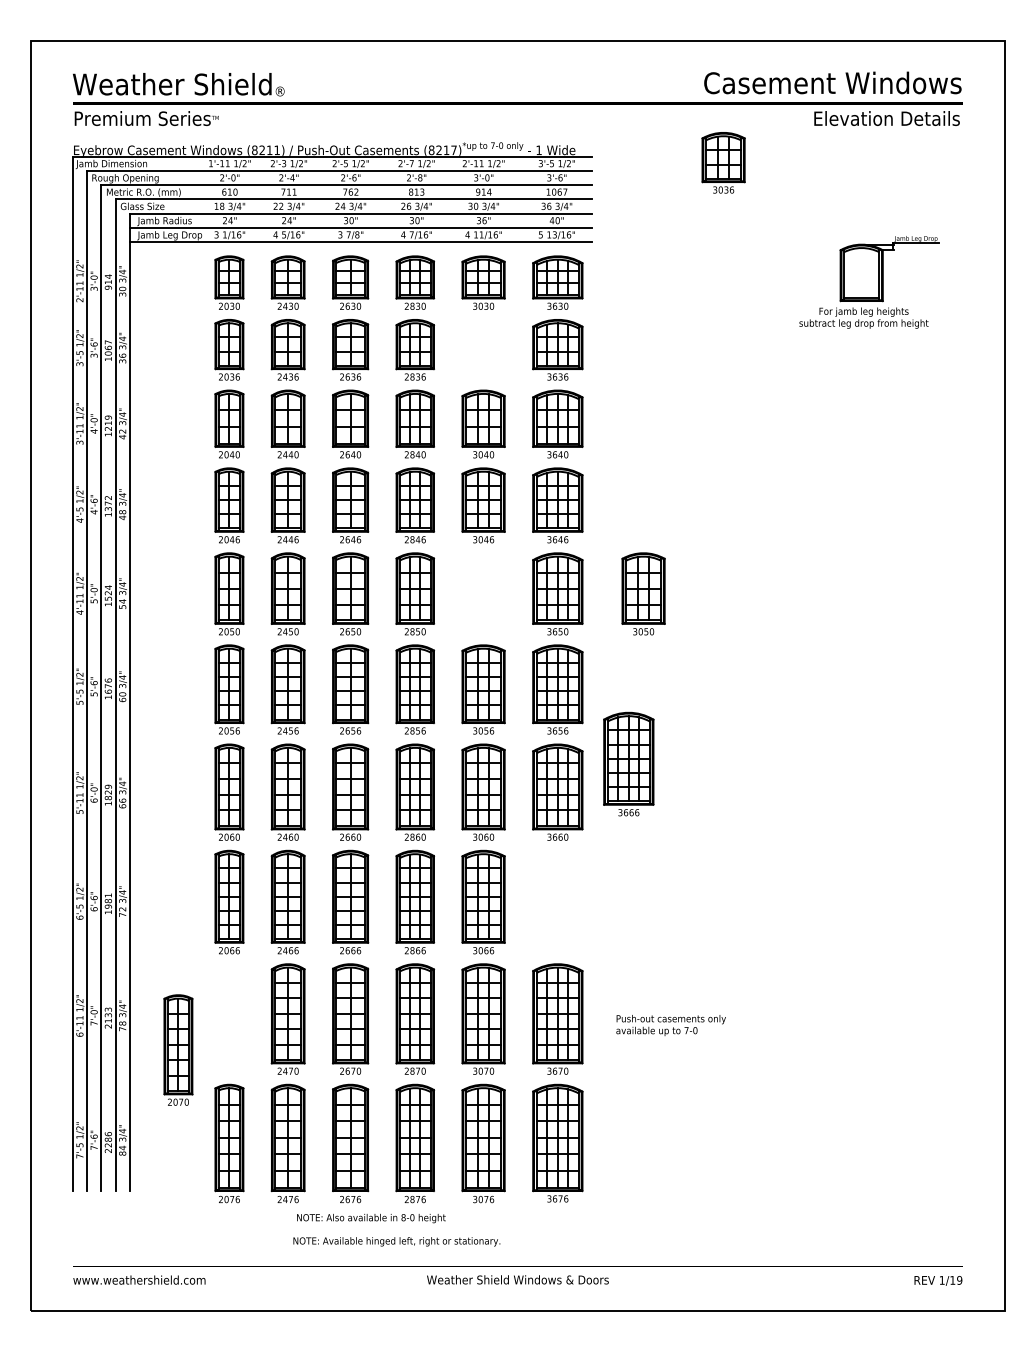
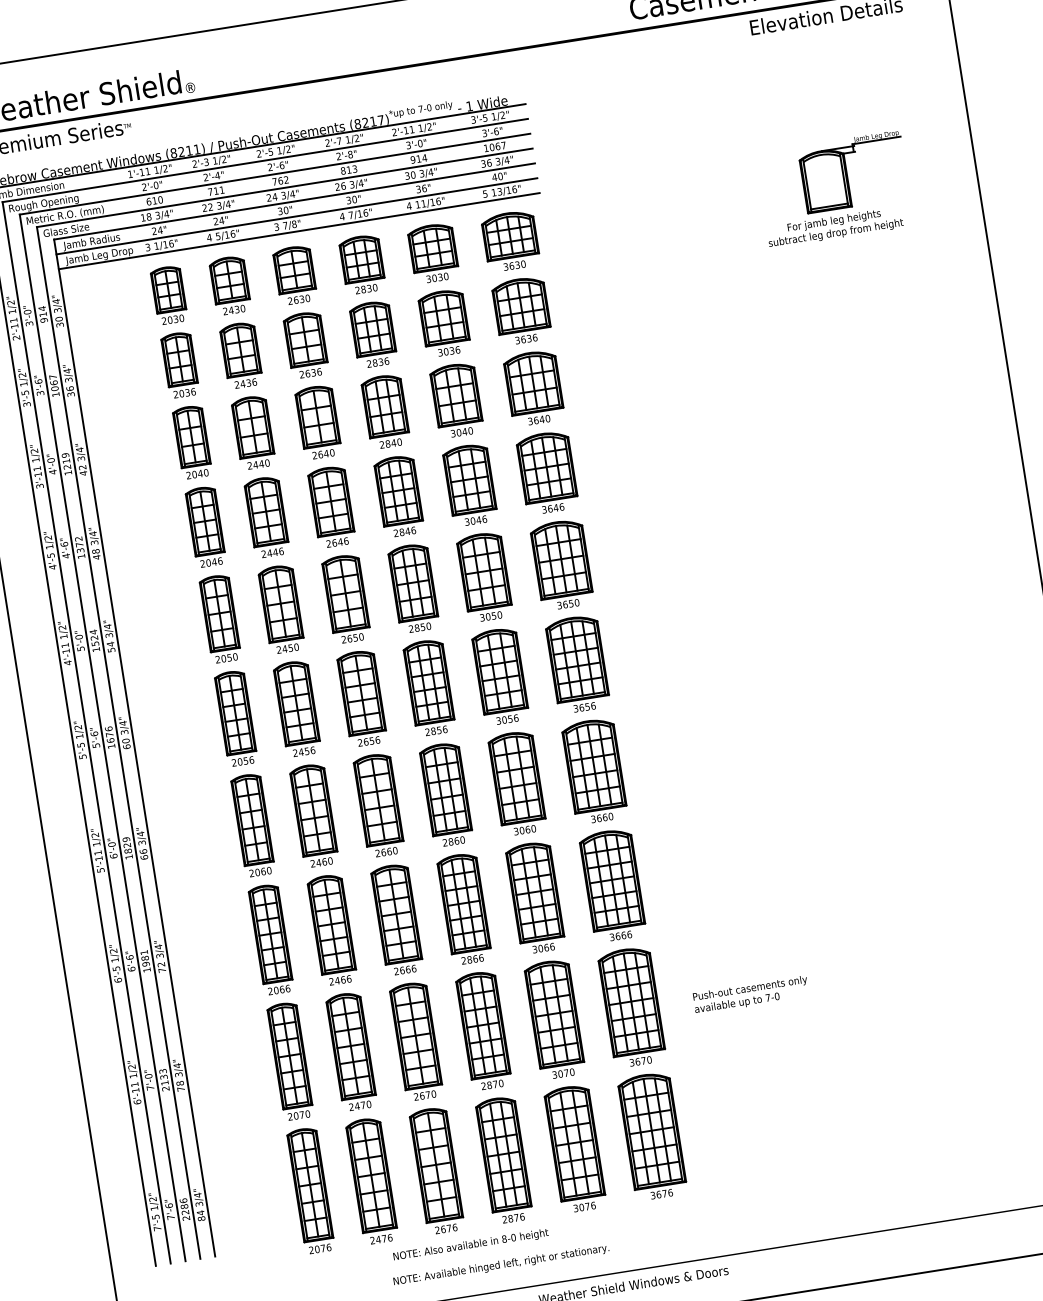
part: (723, 162) -> (444, 322), moved
part: (643, 593) -> (484, 576), moved
part: (628, 763) -> (612, 884), moved
part: (178, 1049) -> (290, 1060), moved

